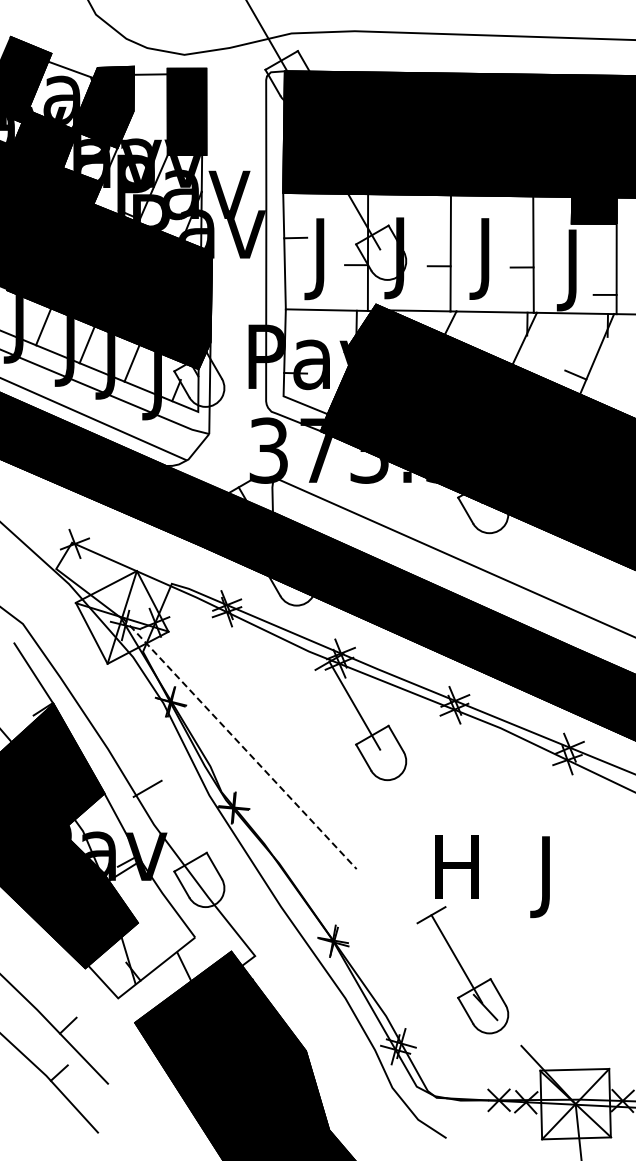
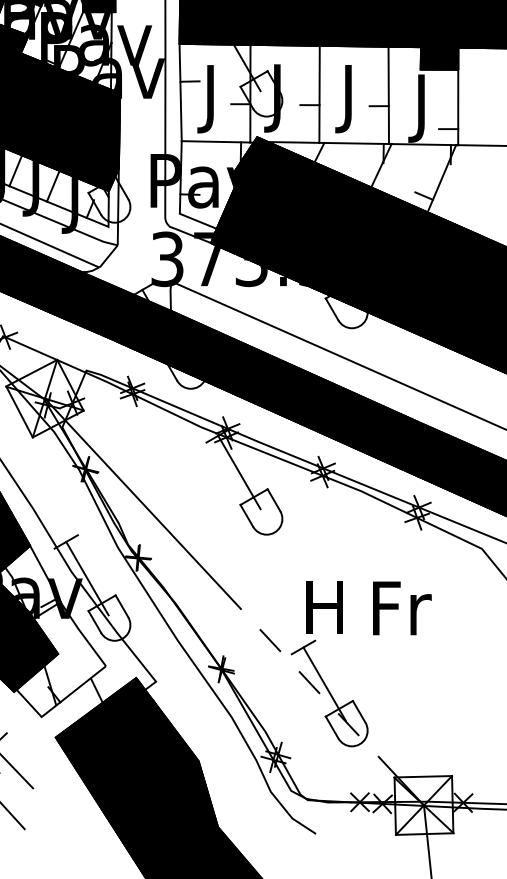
line: (239, 743) -> (143, 504), dashed -> solid
line: (172, 832) -> (87, 578), added
text: (549, 877) -> (402, 616), J -> Fr
line: (391, 906) -> (270, 640), added
line: (438, 956) -> (309, 682), added

